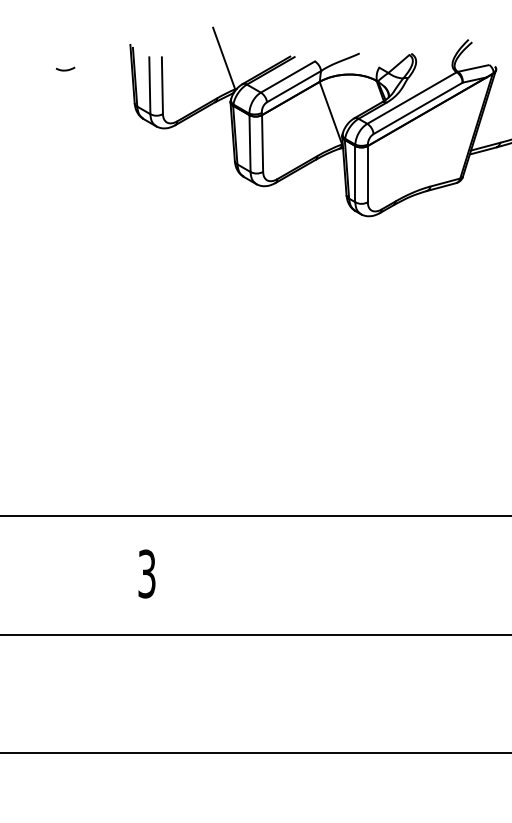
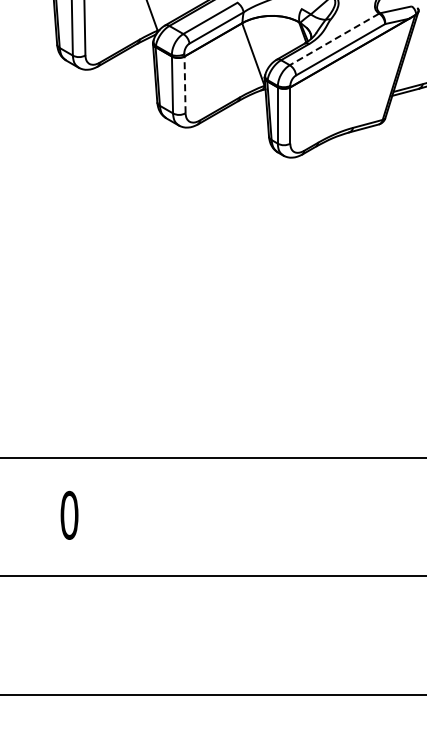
line: (412, 98) -> (334, 39), solid -> dashed
line: (262, 143) -> (184, 84), solid -> dashed
text: (146, 573) -> (68, 514), 3 -> 0

